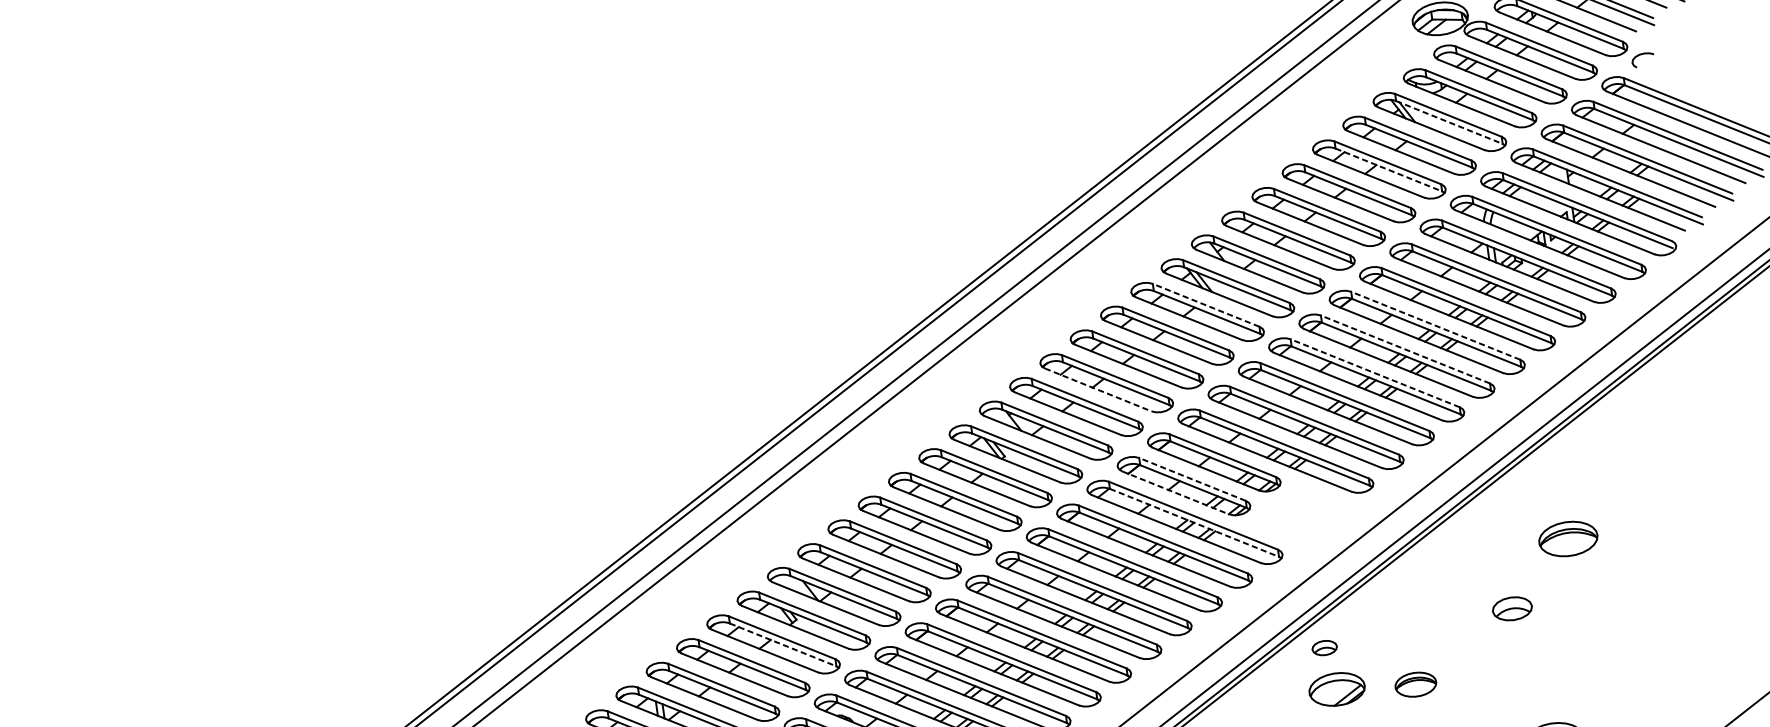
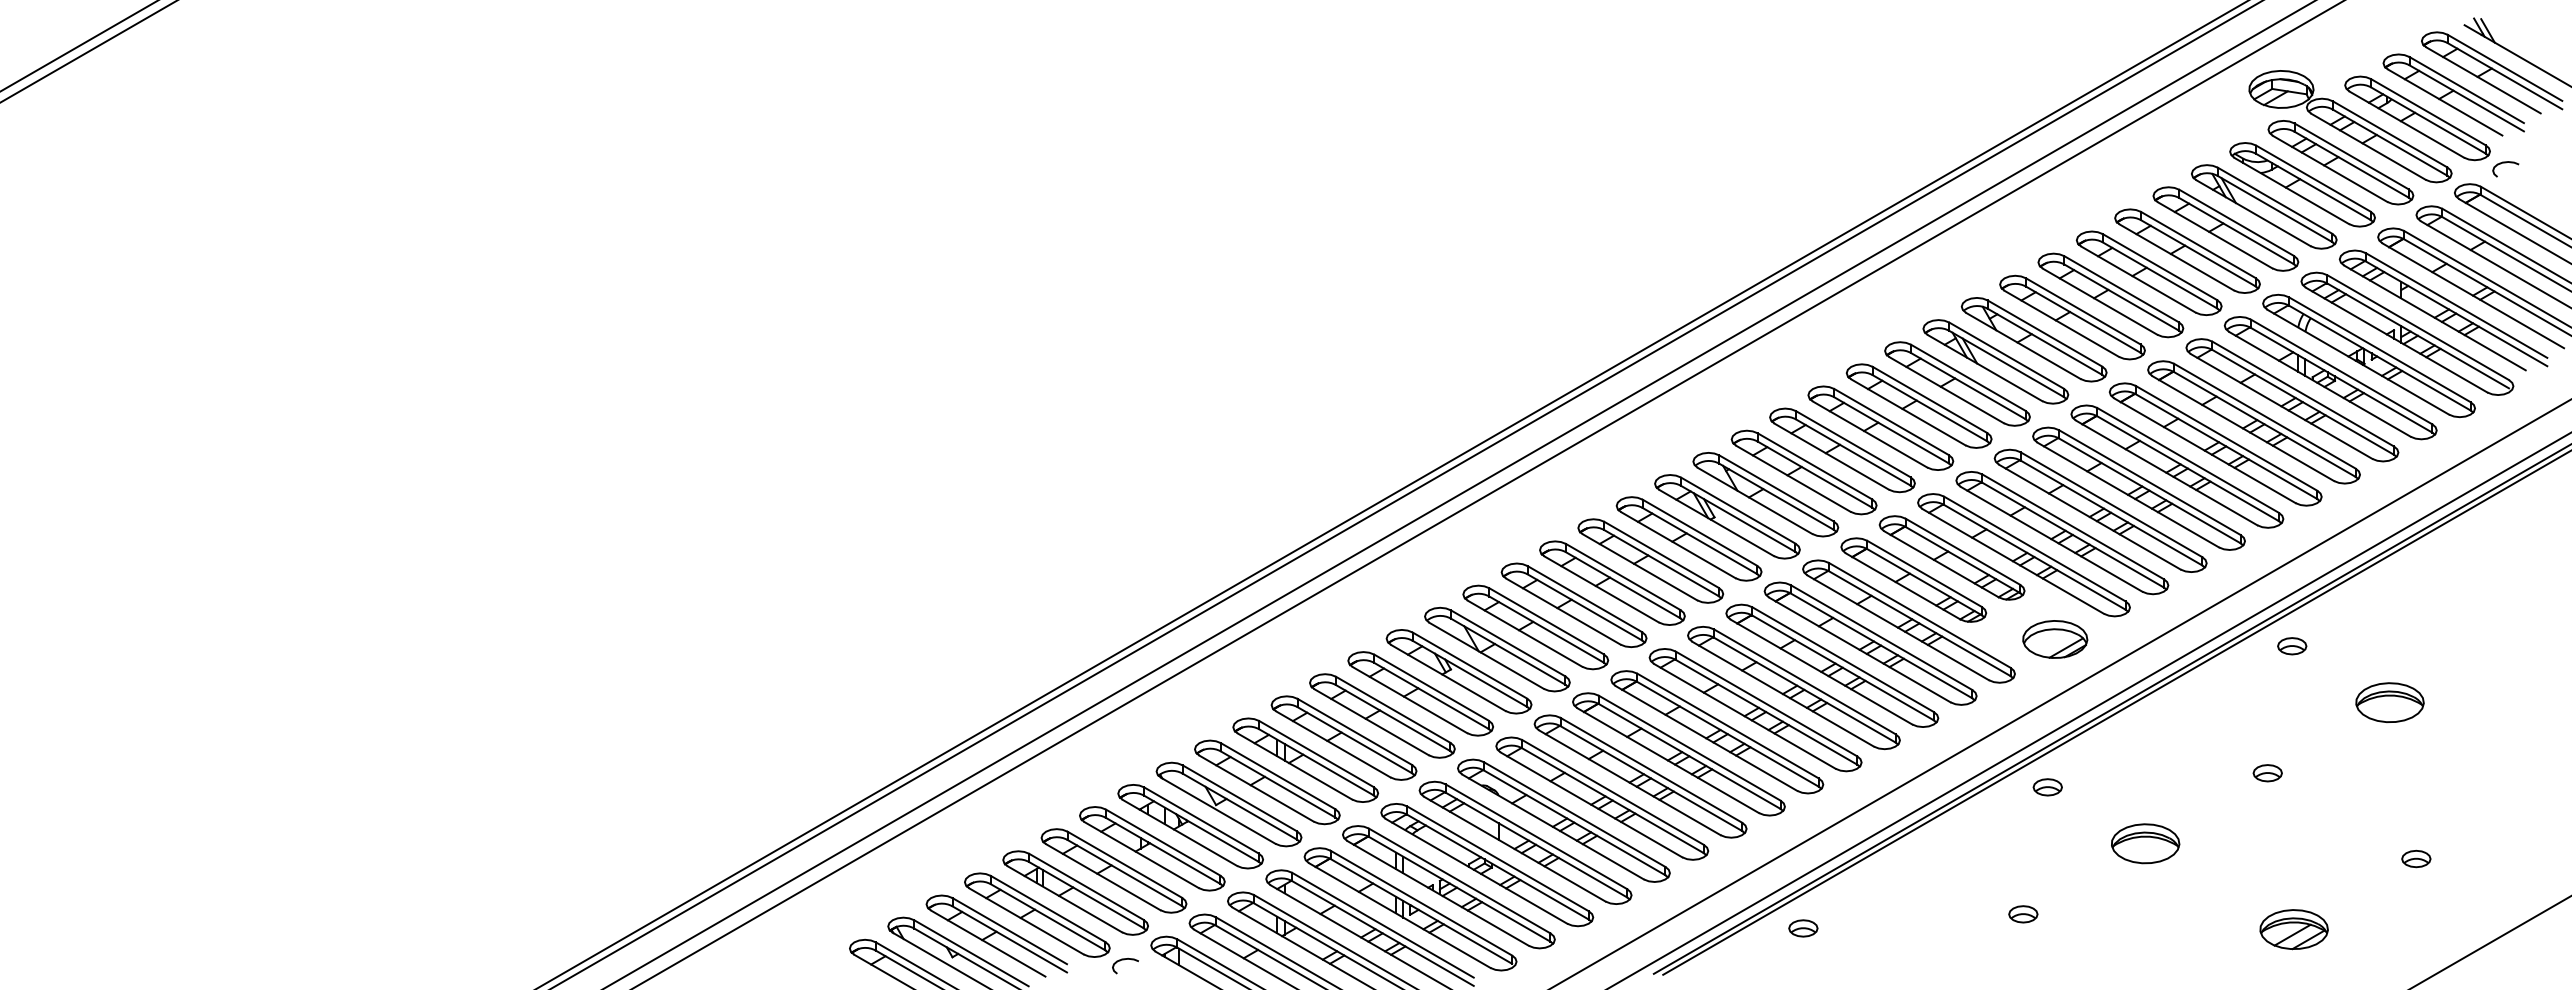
line: (1449, 122) -> (2275, 209), dashed -> solid
line: (1389, 170) -> (2198, 253), dashed -> solid
line: (1205, 305) -> (1967, 377), dashed -> solid
line: (1435, 325) -> (2226, 438), dashed -> solid
line: (1405, 349) -> (2188, 460), dashed -> solid
line: (1374, 373) -> (2149, 482), dashed -> solid
line: (1098, 389) -> (1832, 456), dashed -> solid
line: (1192, 479) -> (1924, 573), dashed -> solid
line: (1175, 492) -> (1903, 586), dashed -> solid
part: (1518, 496) -> (2292, 646), added
line: (1194, 522) -> (1919, 623), dashed -> solid
part: (1567, 538) -> (2389, 702), moved
part: (1512, 609) -> (2267, 773), size x0.62
line: (783, 645) -> (1431, 696), dashed -> solid
part: (1650, 664) -> (2416, 858), added
part: (1415, 684) -> (2145, 843), size x1.43
part: (1337, 689) -> (2055, 639), moved

